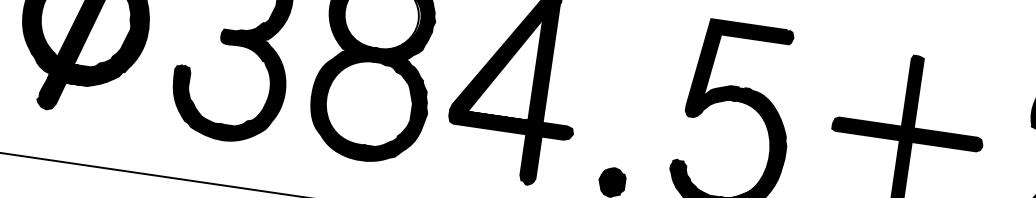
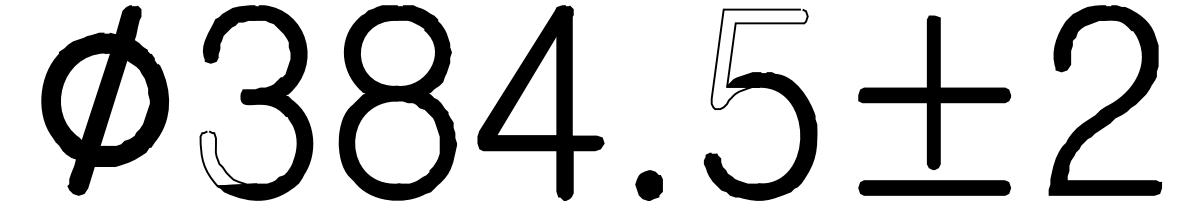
fill: (739, 73) -> (759, 59), removed
fill: (199, 94) -> (228, 158), removed

